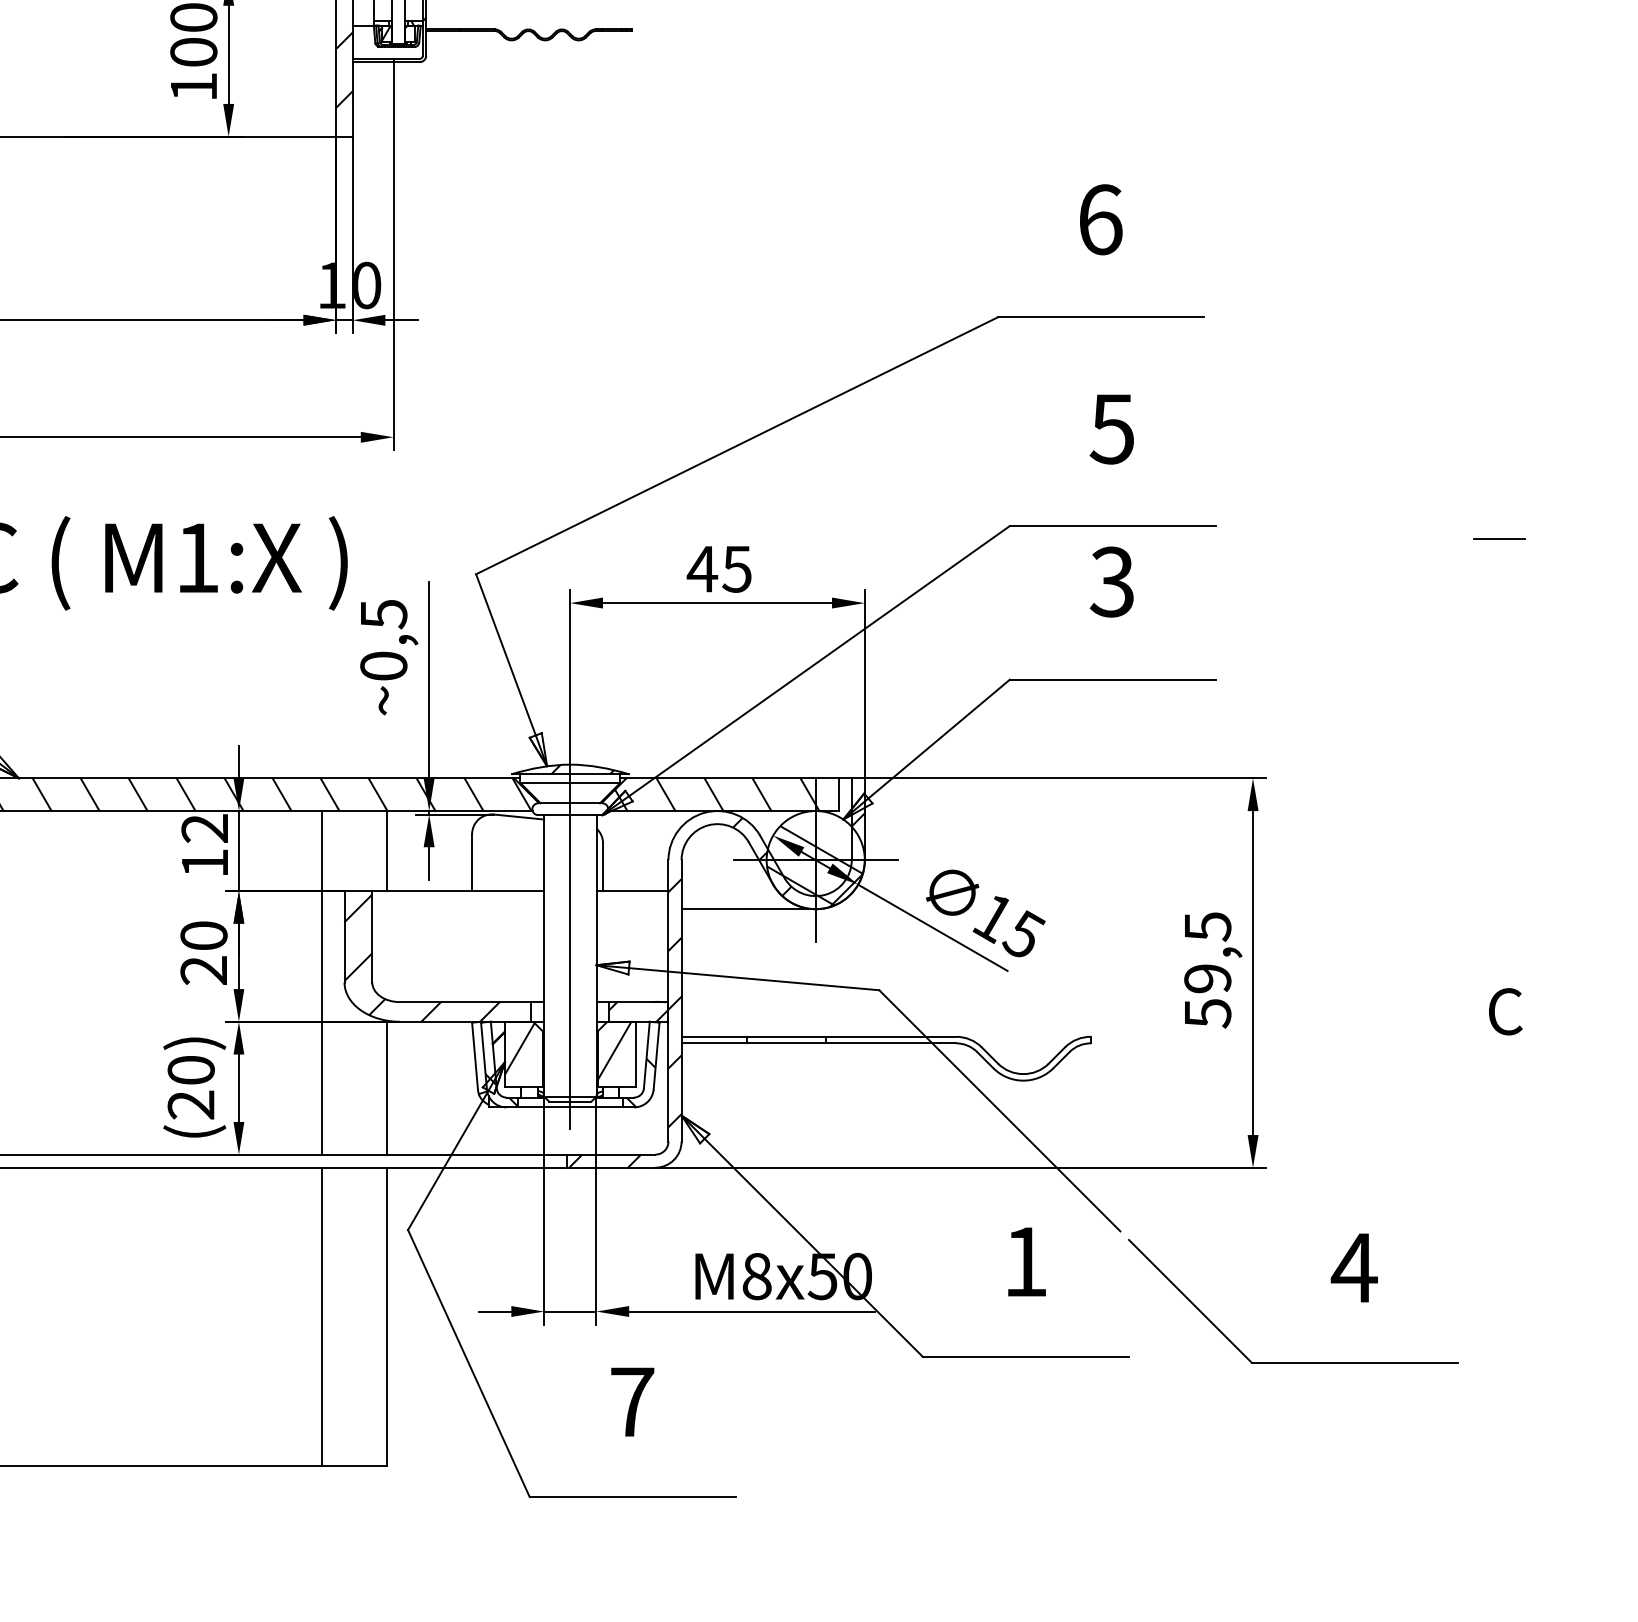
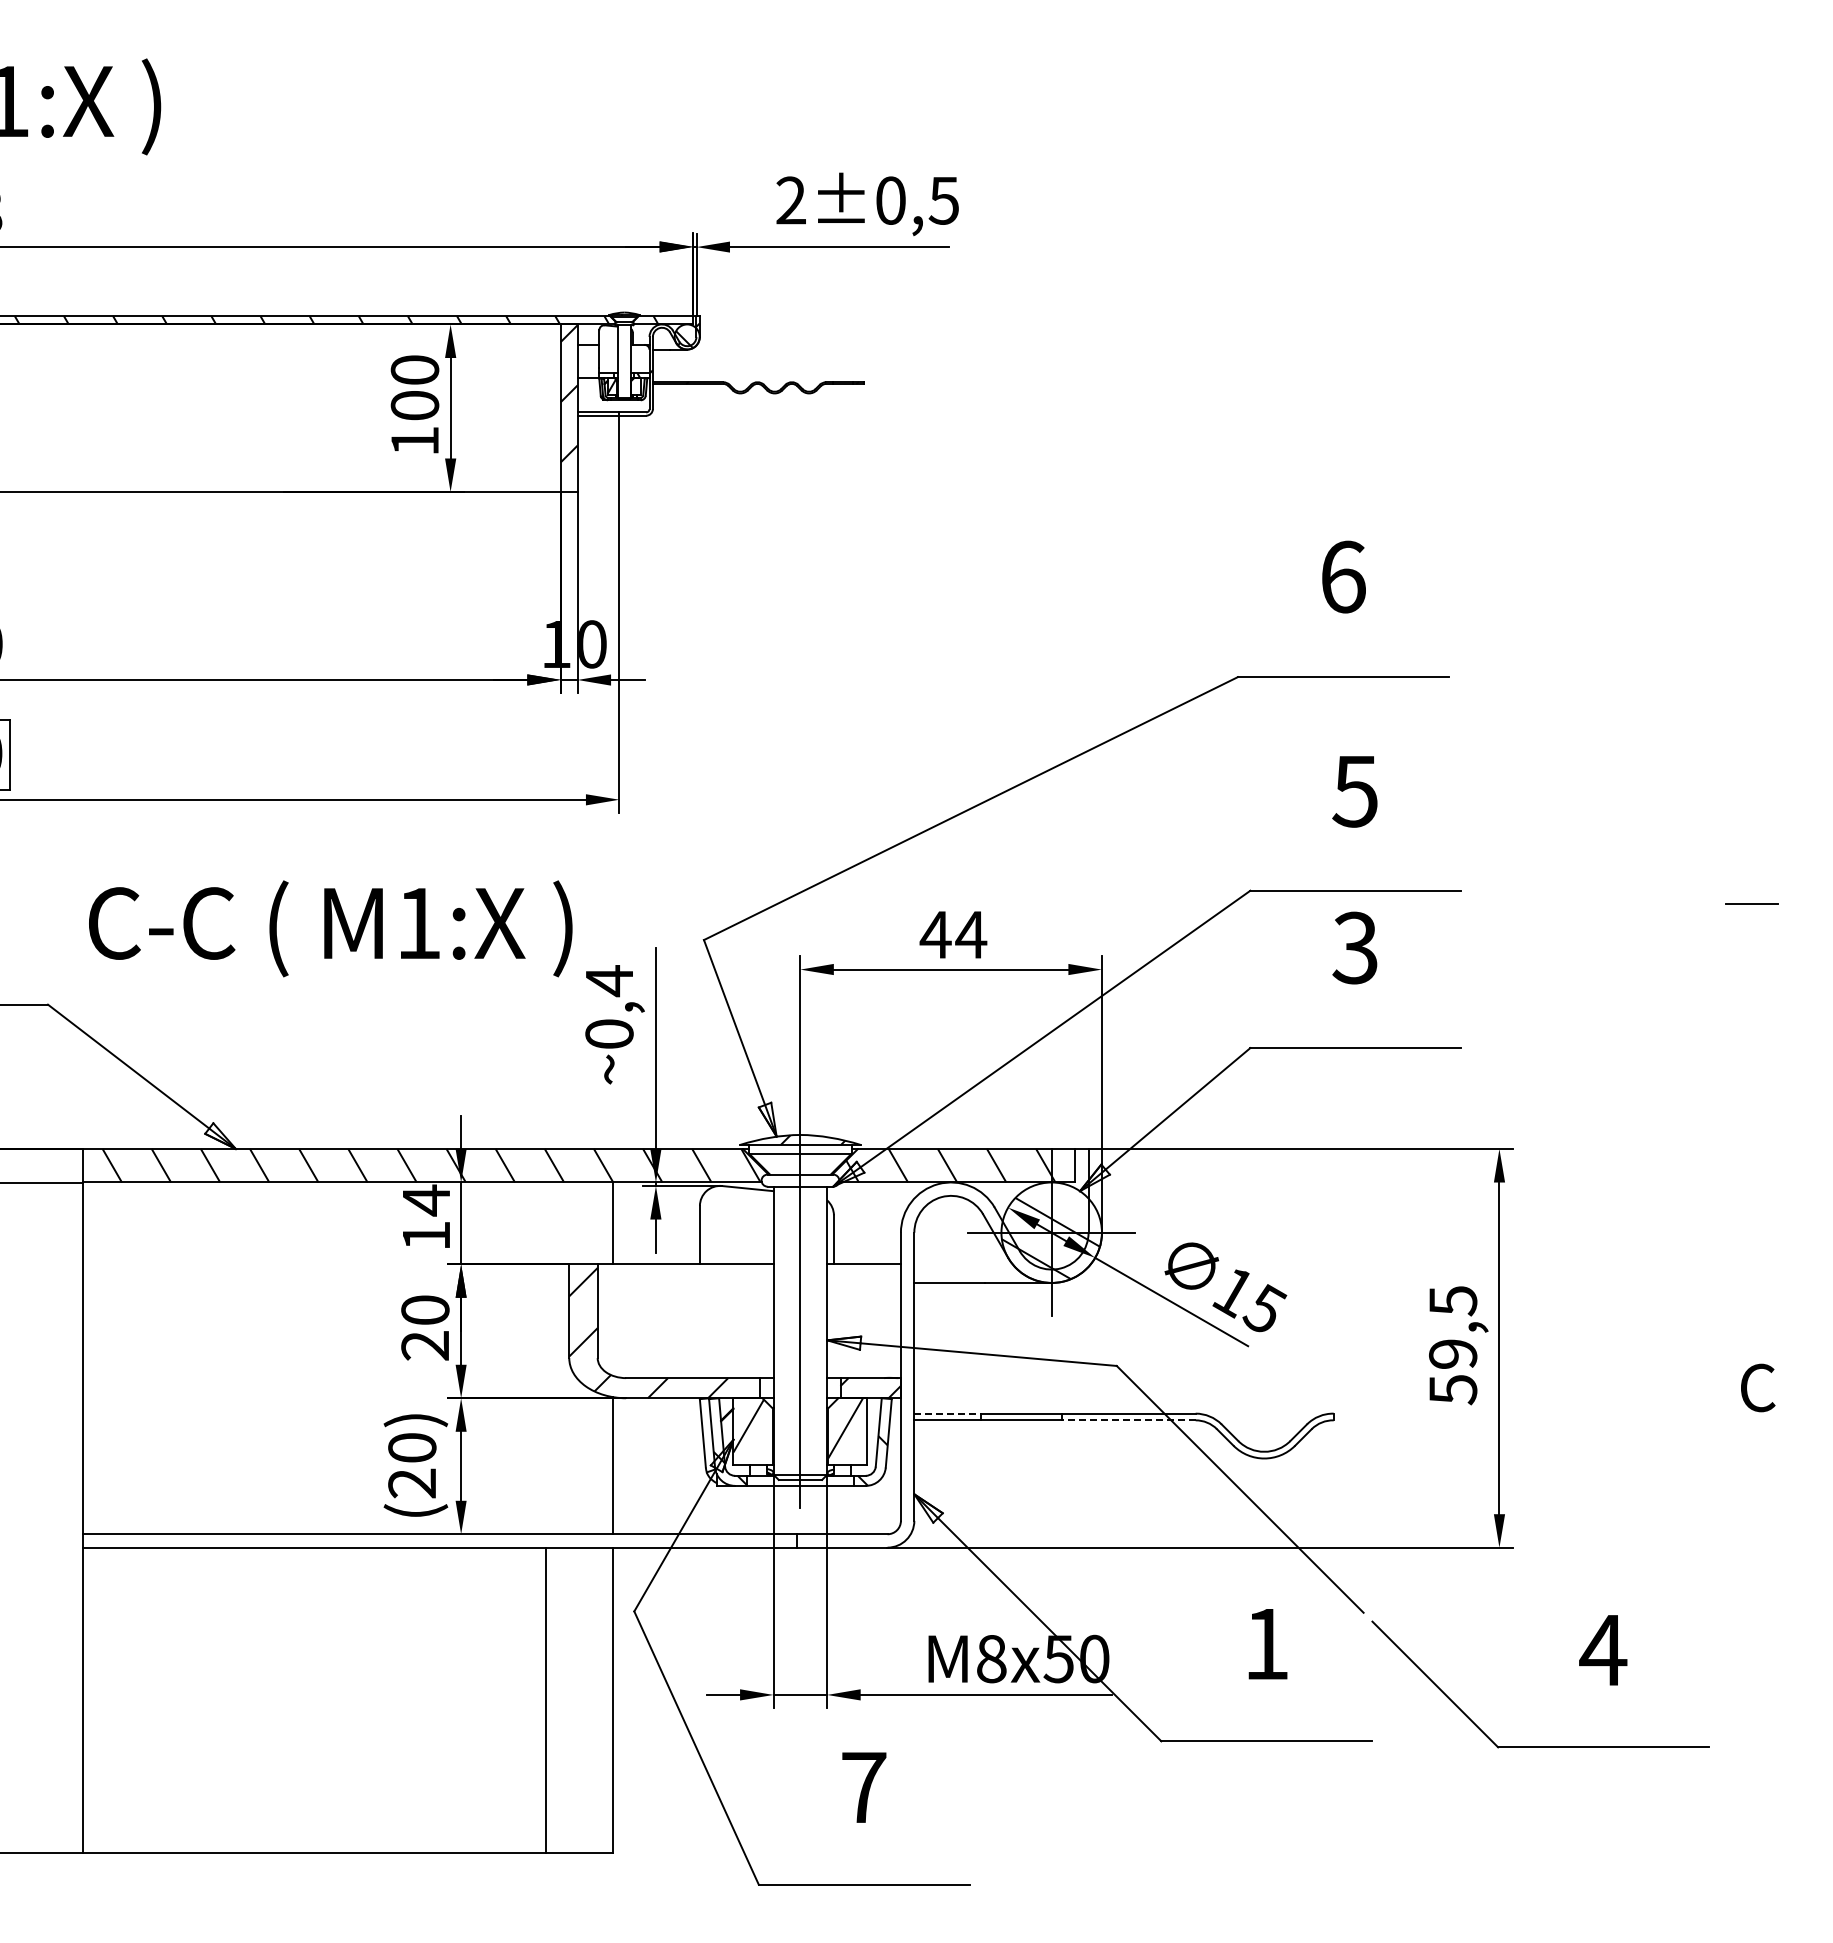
text: (737, 569) -> (971, 935), 45 -> 44
text: (383, 614) -> (609, 981), 0,5 -> 0,4
text: (204, 828) -> (425, 1200), 12 -> 14
line: (321, 982) -> (545, 1358), removed
hatch: (716, 989) -> (950, 1365), removed
line: (713, 1036) -> (947, 1413), solid -> dashed
line: (890, 1043) -> (1128, 1420), solid -> dashed

